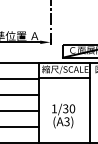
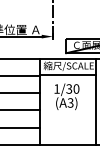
text: (63, 115) -> (66, 96), moved

